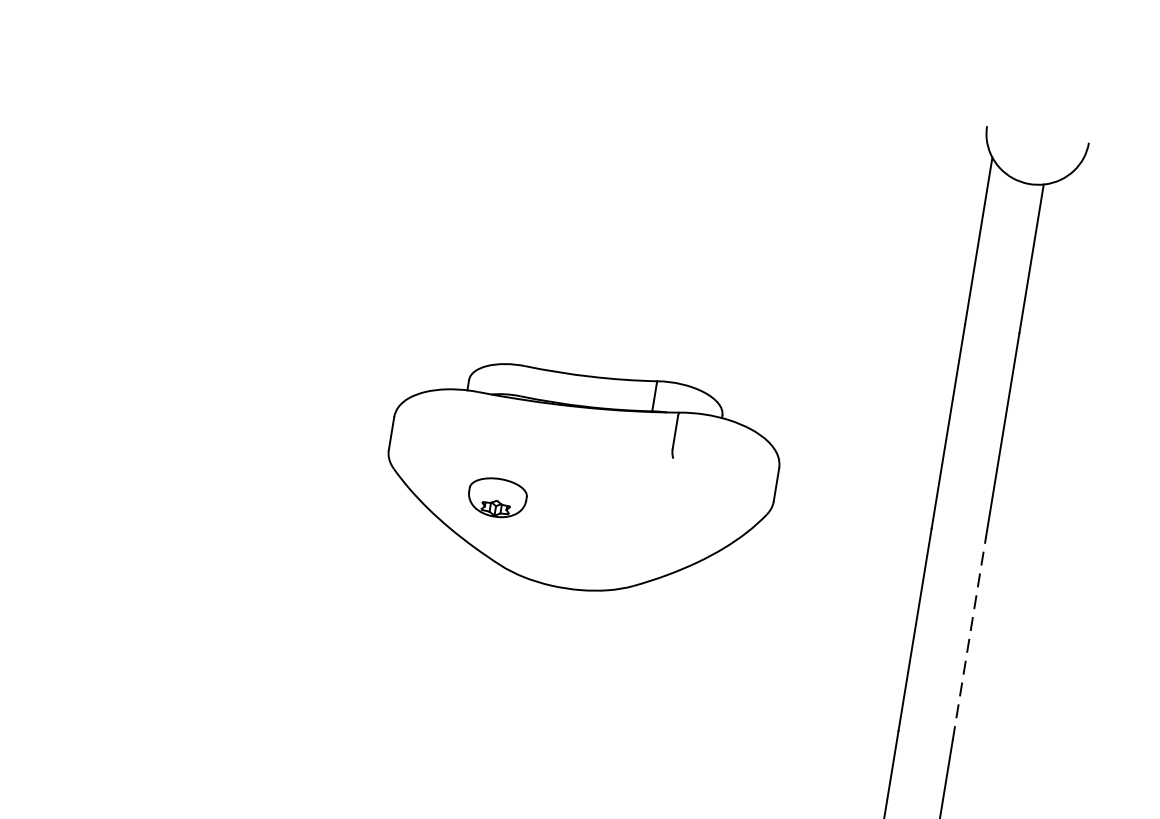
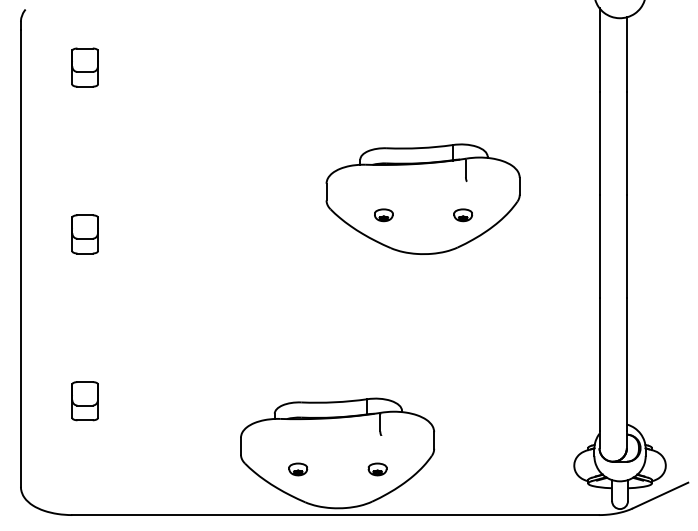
part: (496, 498) -> (383, 215), size x0.62
part: (655, 524) -> (463, 215), added
line: (968, 636) -> (626, 245), dashed -> solid

